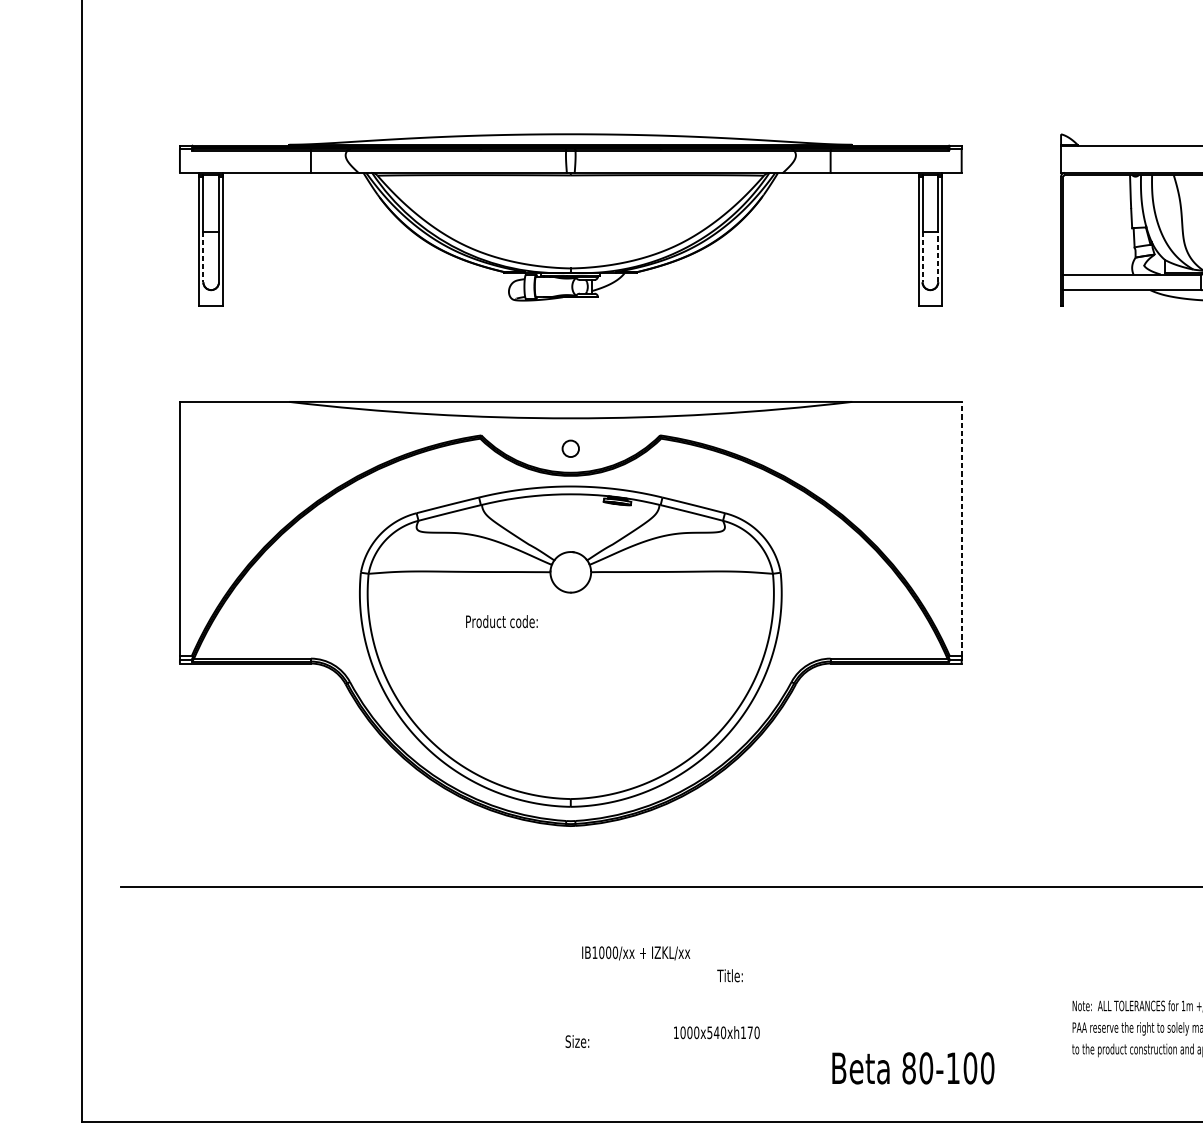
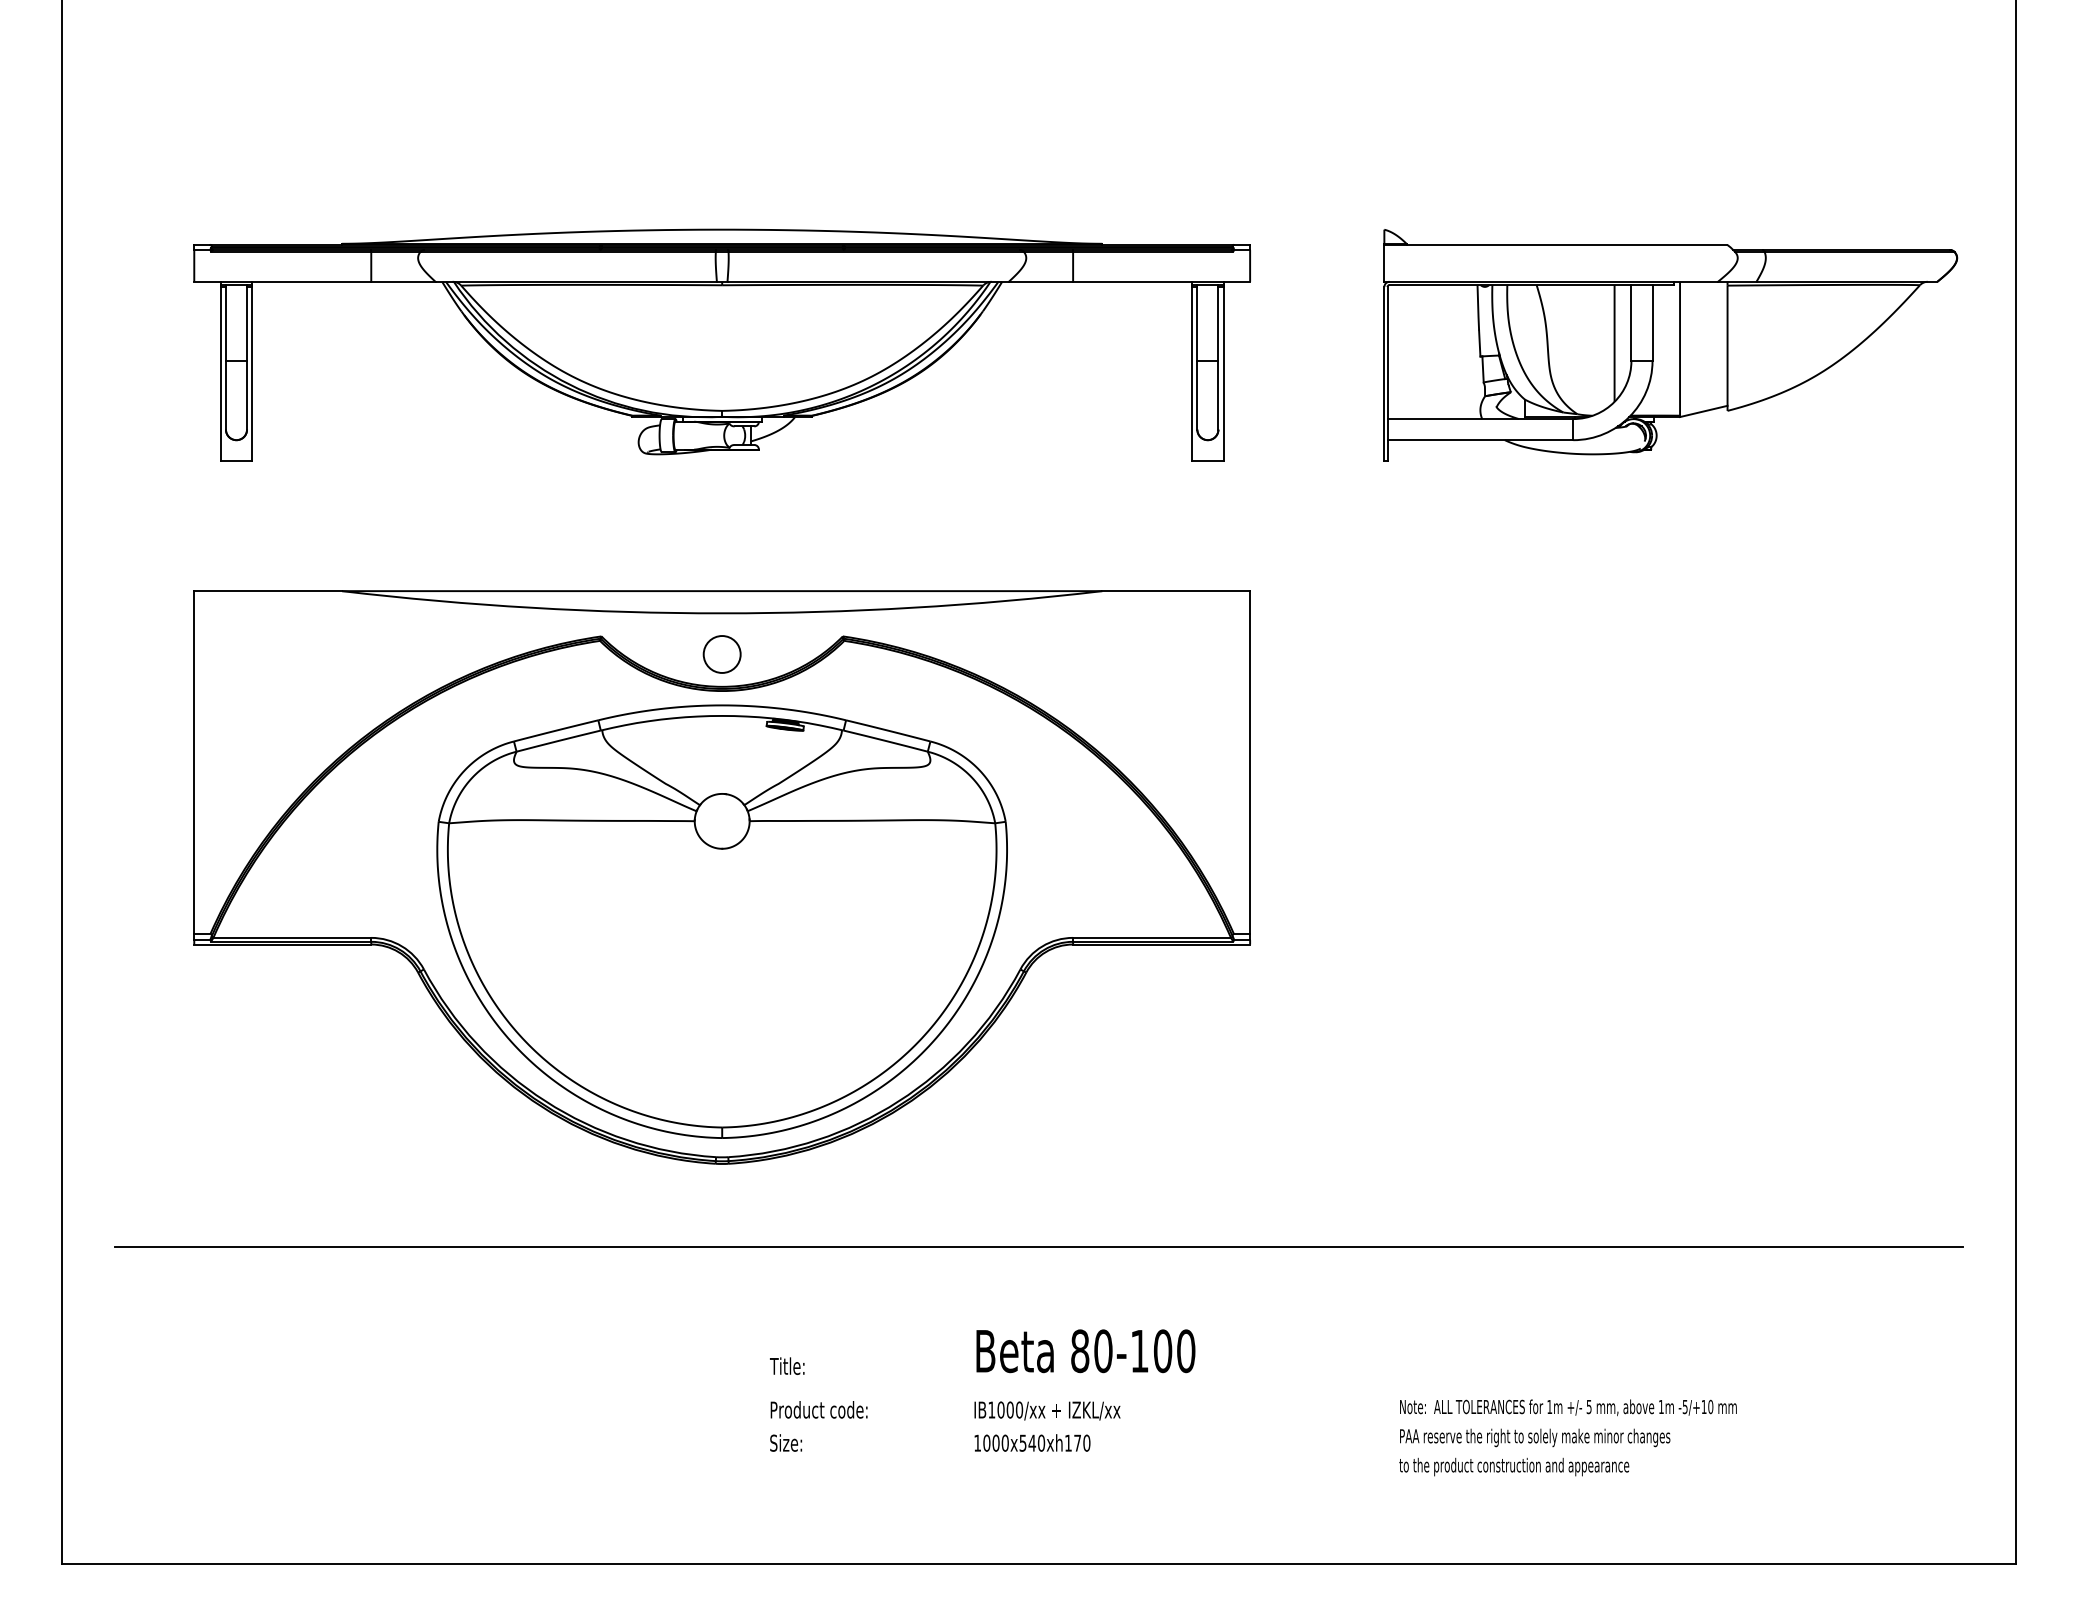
line: (938, 256) -> (1218, 394), dashed -> solid
line: (203, 257) -> (225, 395), dashed -> solid
line: (922, 257) -> (1197, 395), dashed -> solid
circle: (570, 448) -> (721, 654), size x1.67
line: (961, 528) -> (1250, 762), dashed -> solid
text: (501, 621) -> (818, 1409), moved
text: (636, 953) -> (1047, 1410), moved
text: (730, 975) -> (787, 1365), moved
text: (716, 1032) -> (1032, 1442), moved
text: (576, 1041) -> (785, 1442), moved
text: (913, 1068) -> (1085, 1351), moved

